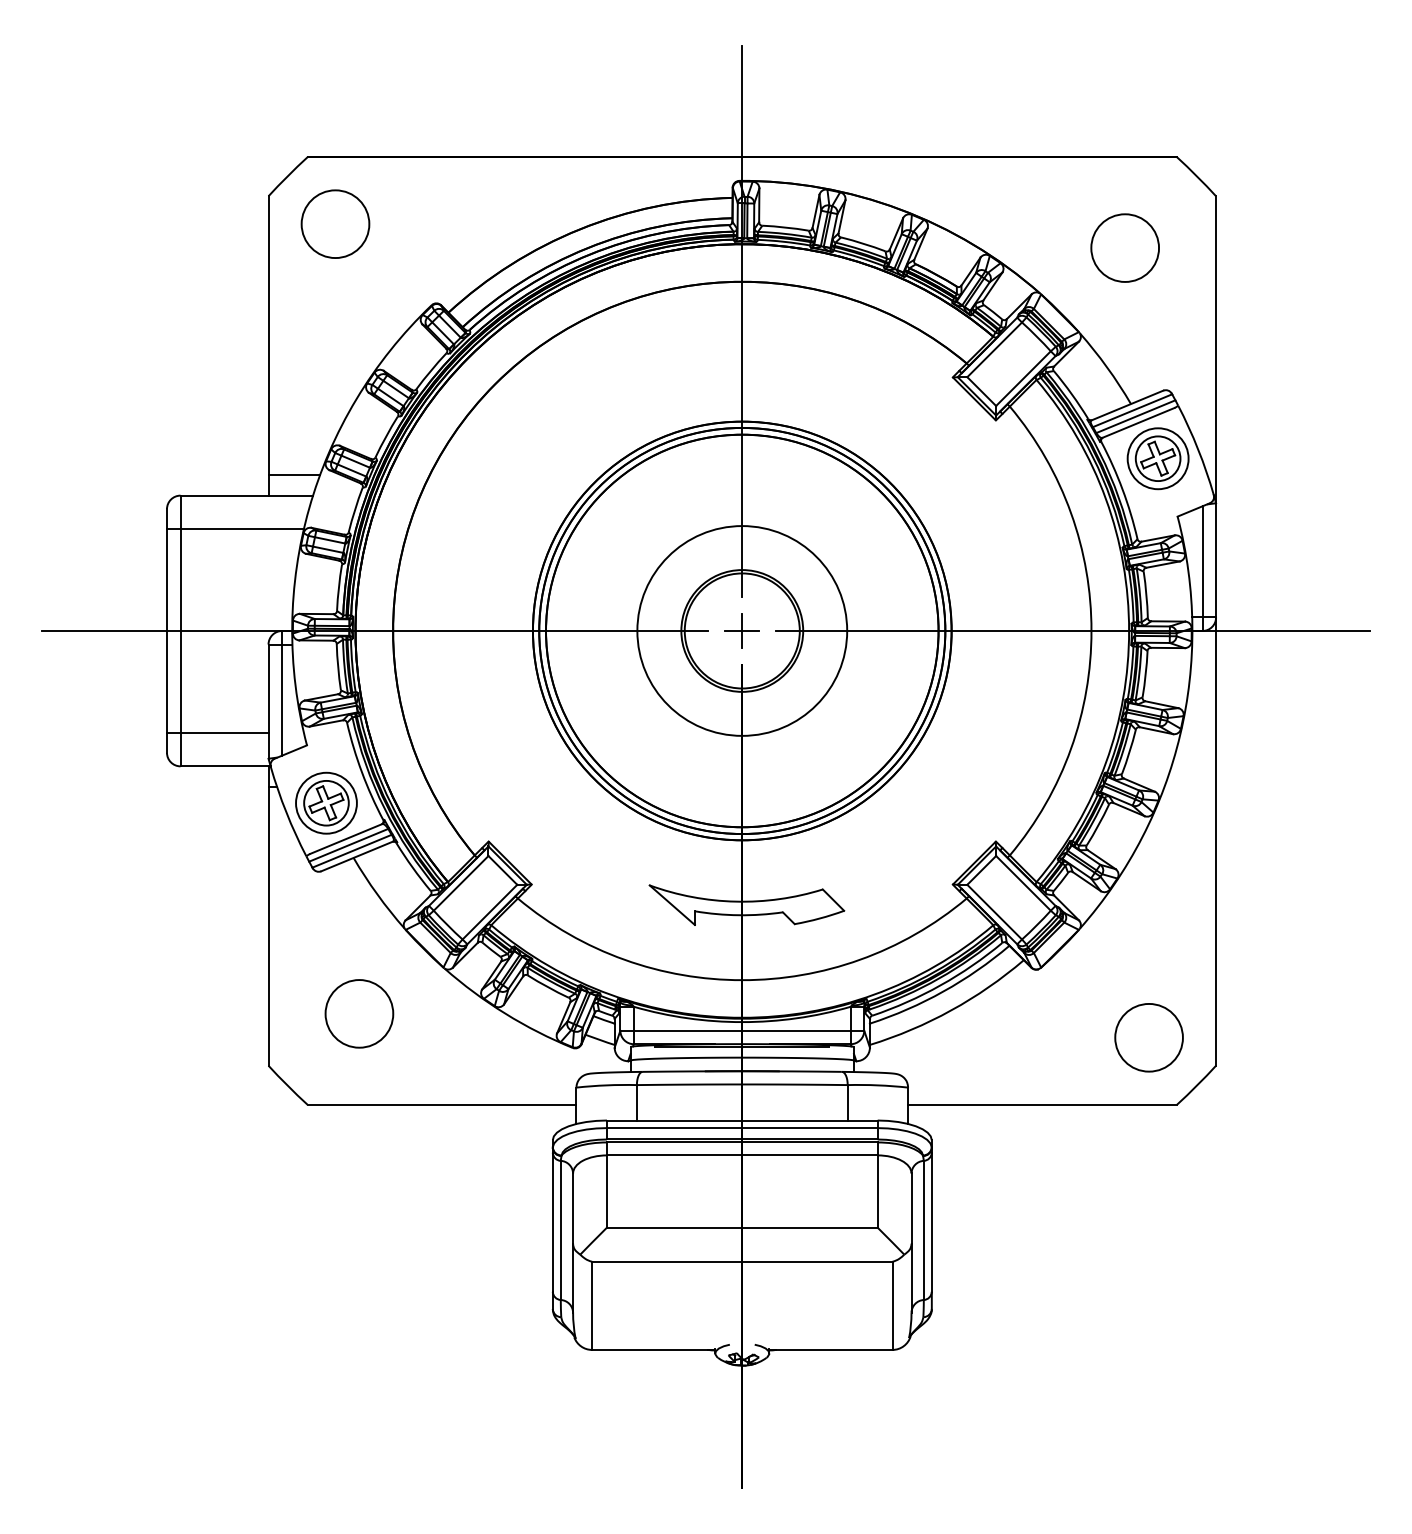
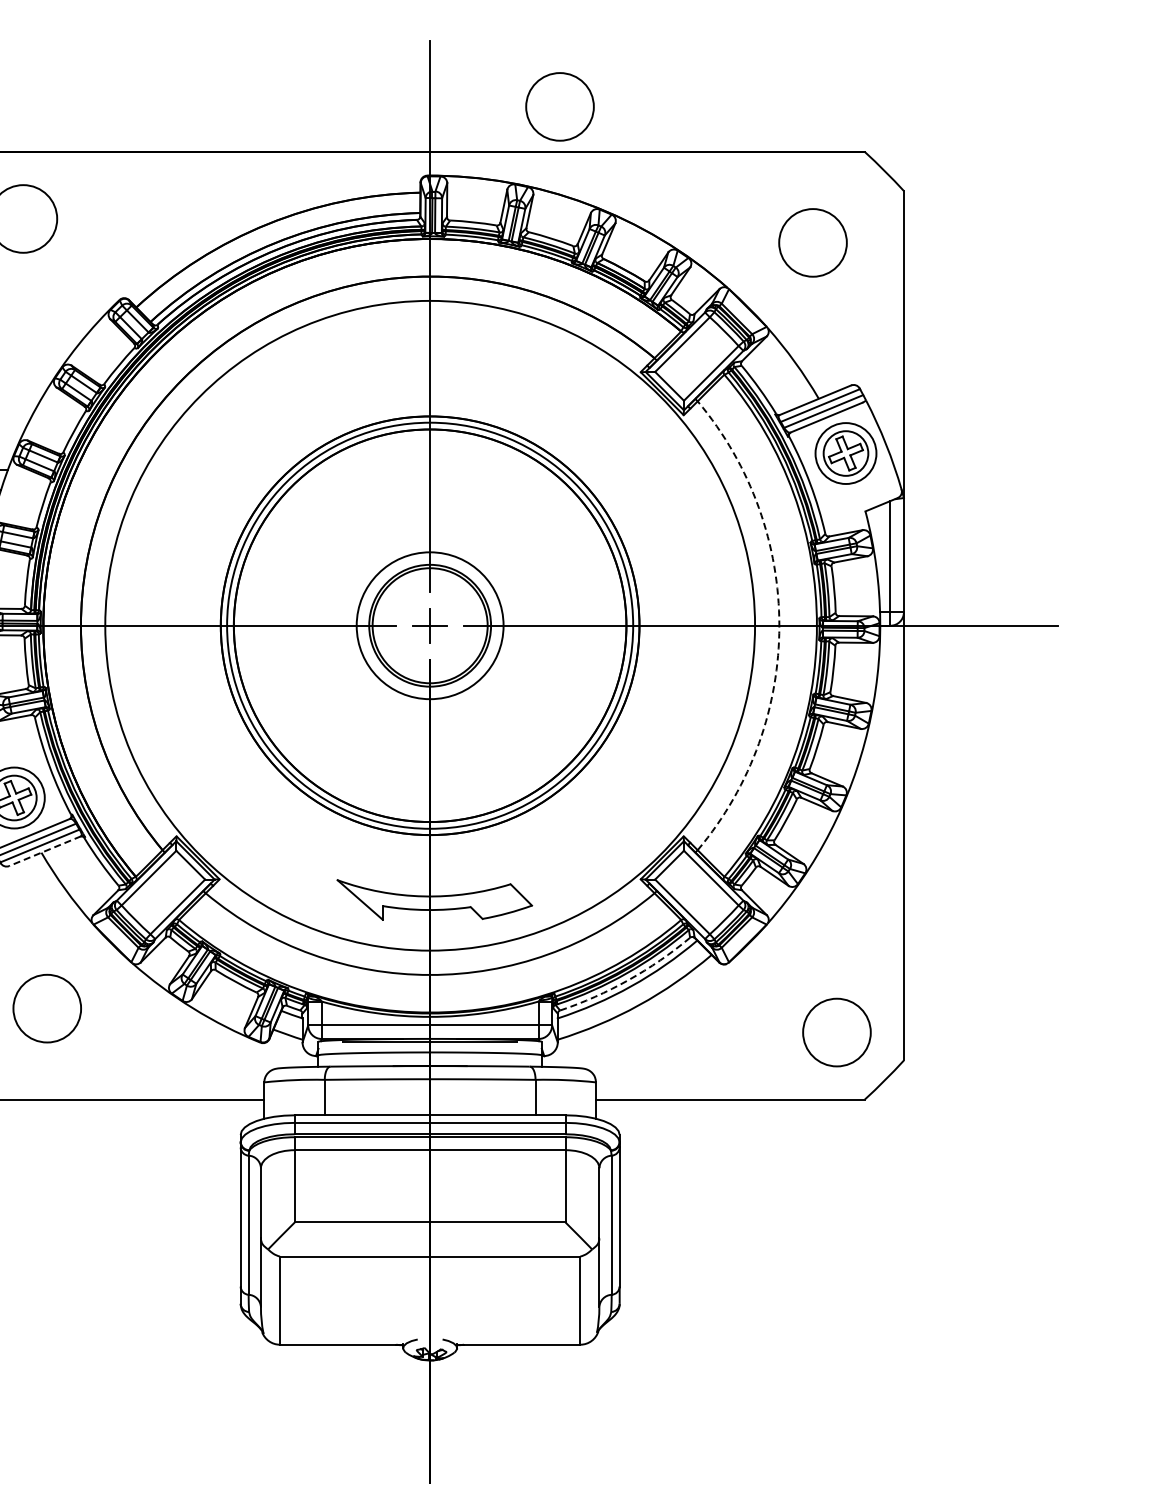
circle: (871, 111) -> (559, 106), added
circle: (742, 630) -> (430, 625), size x0.7
circle: (742, 630) -> (430, 625), size x1.6
arc: (1091, 631) -> (779, 626), solid -> dashed
line: (357, 856) -> (45, 851), solid -> dashed
arc: (940, 985) -> (628, 980), solid -> dashed

